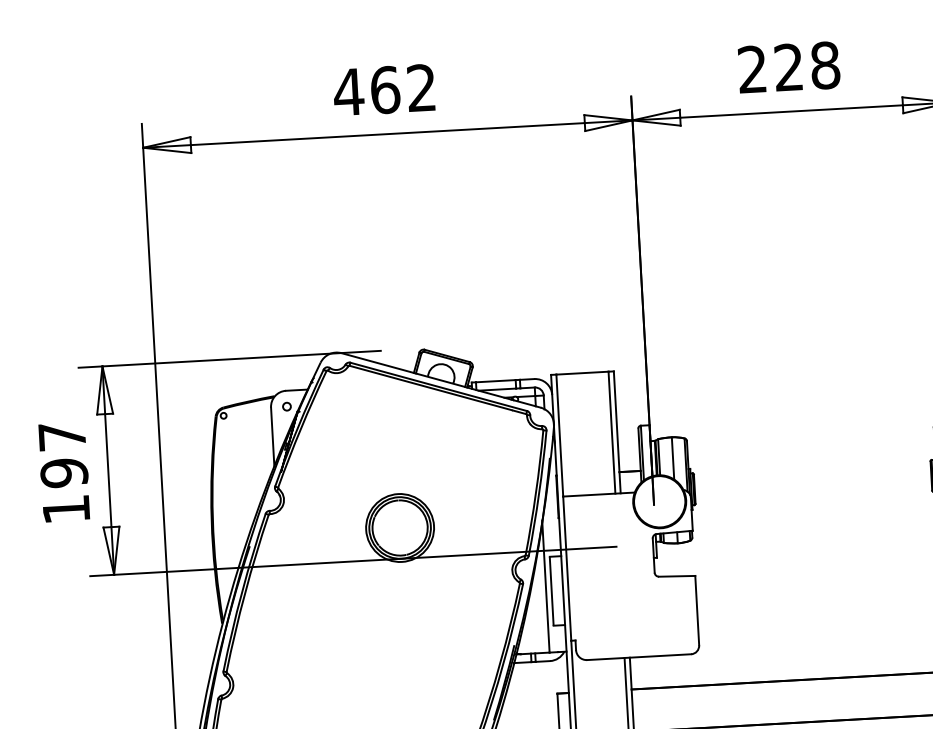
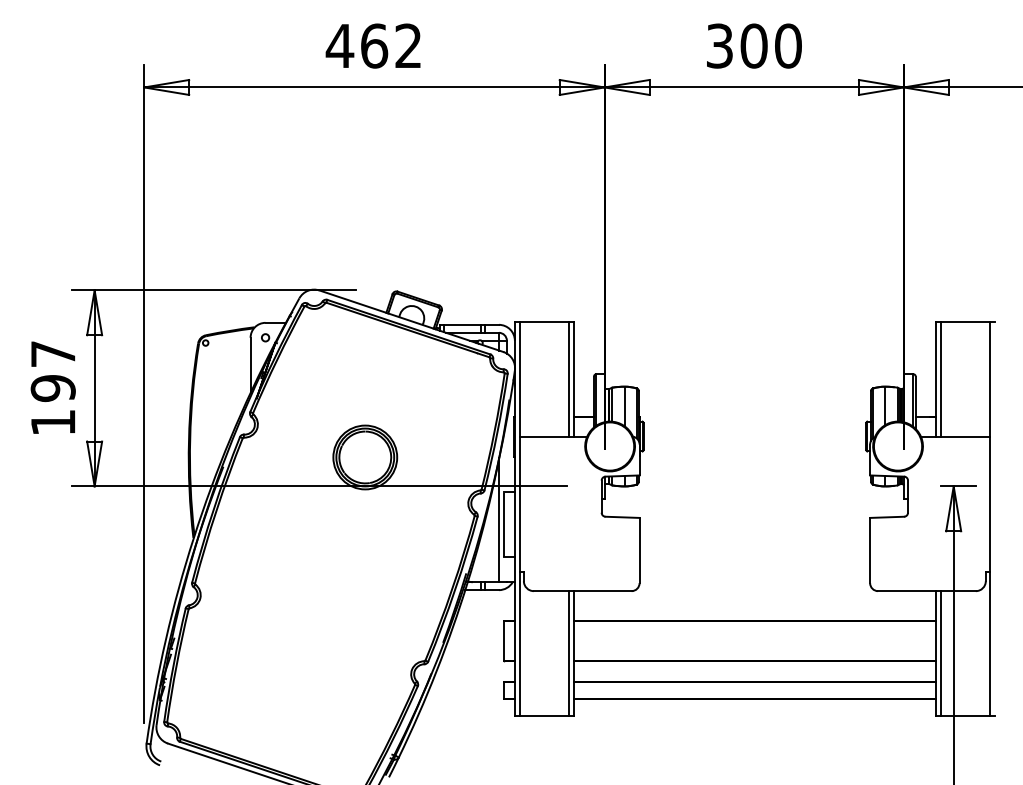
text: (788, 66) -> (753, 45), 228 -> 300

